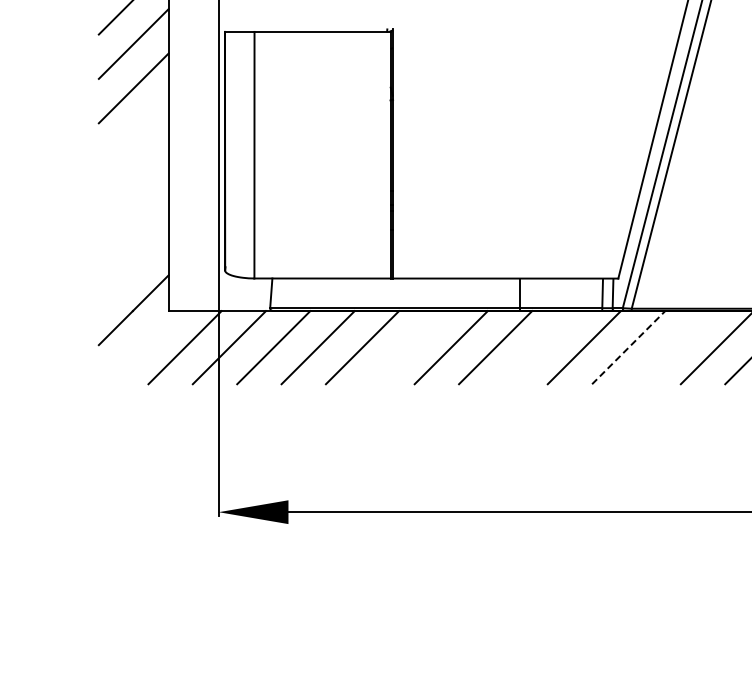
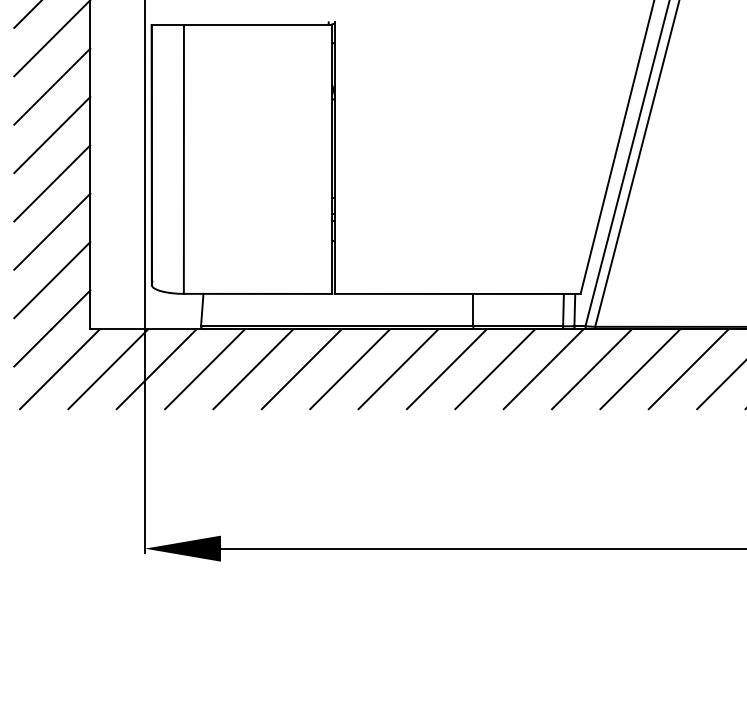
line: (133, 132) -> (52, 134), added
line: (133, 177) -> (52, 183), added
line: (133, 221) -> (52, 231), added
line: (133, 265) -> (52, 279), added
line: (140, 347) -> (59, 369), added
line: (406, 347) -> (349, 369), added
line: (539, 347) -> (494, 369), added
line: (628, 347) -> (591, 369), dashed -> solid
line: (672, 347) -> (639, 369), added

